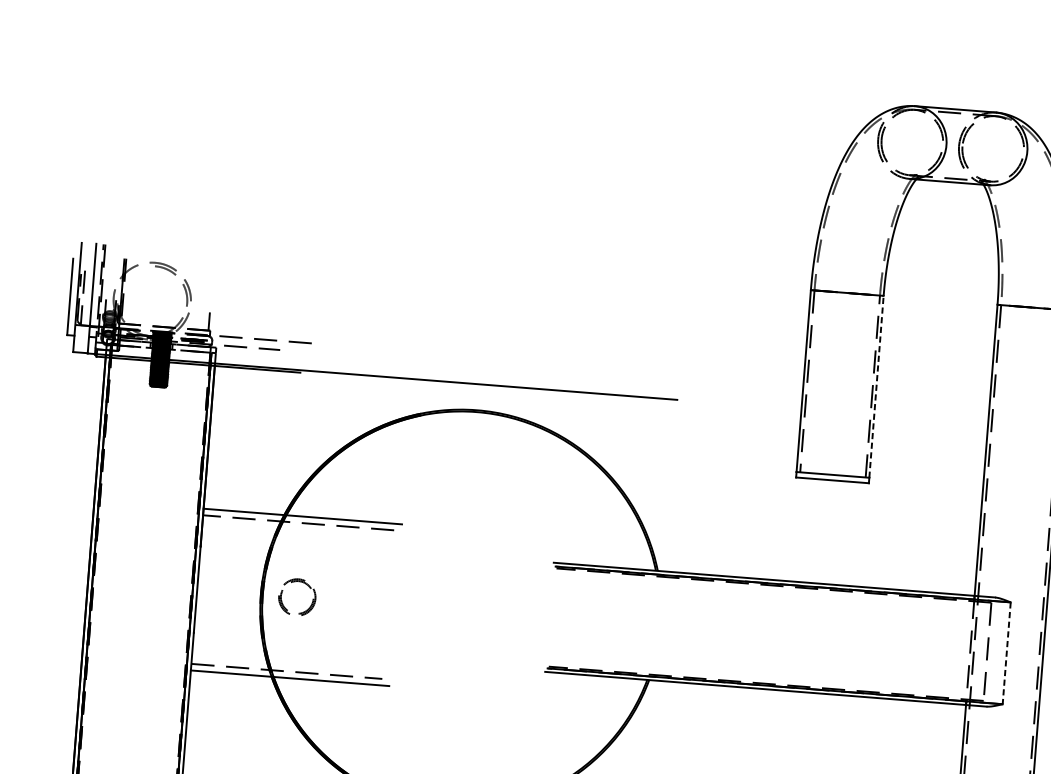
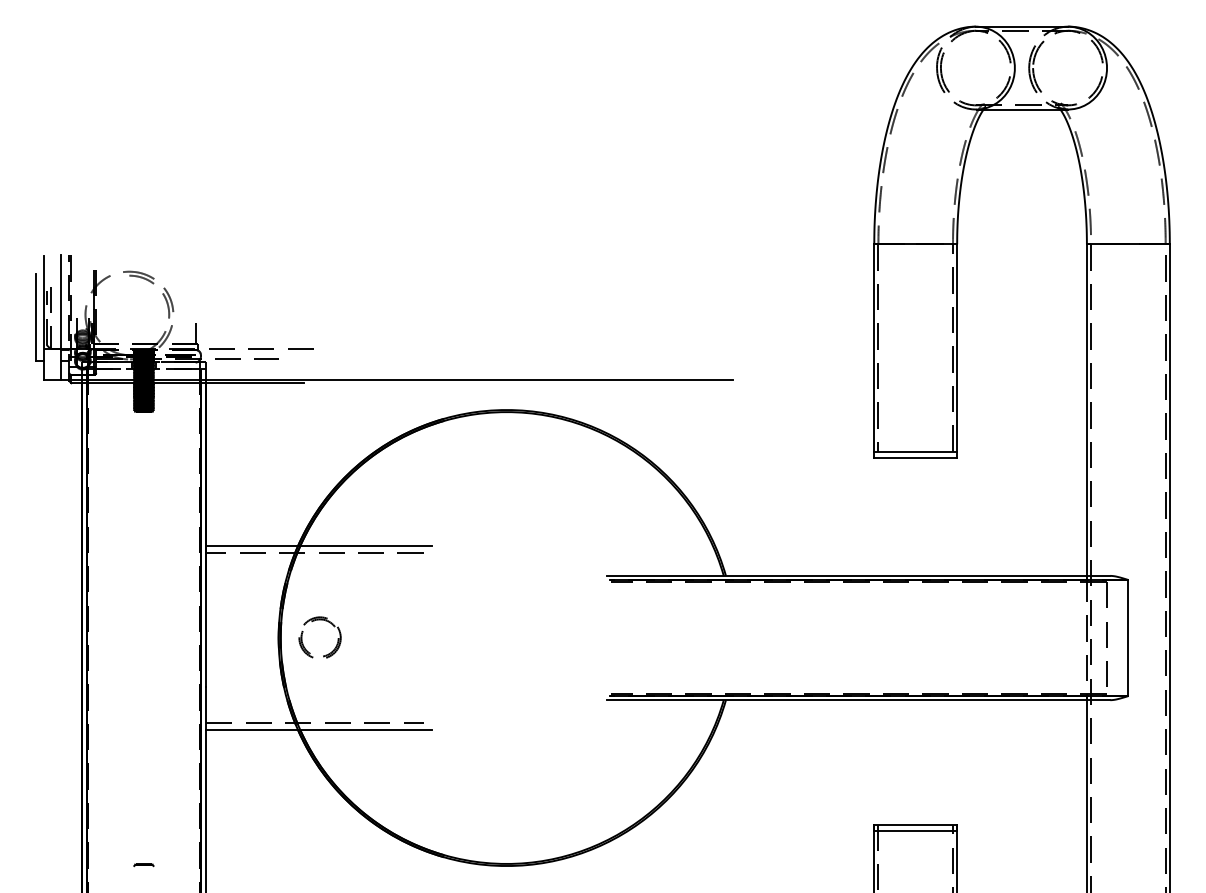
line: (876, 386) -> (957, 347), dashed -> solid
line: (1006, 653) -> (1128, 638), dashed -> solid

